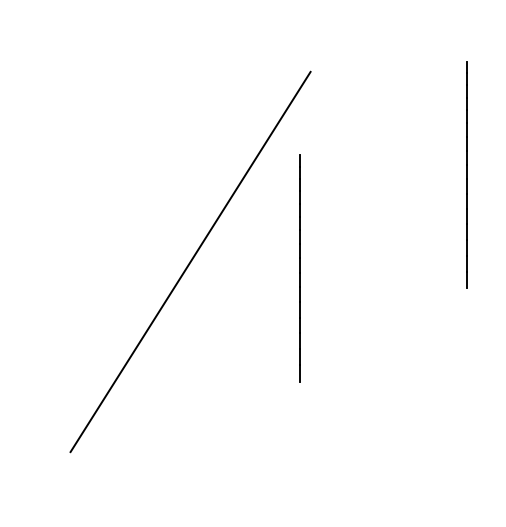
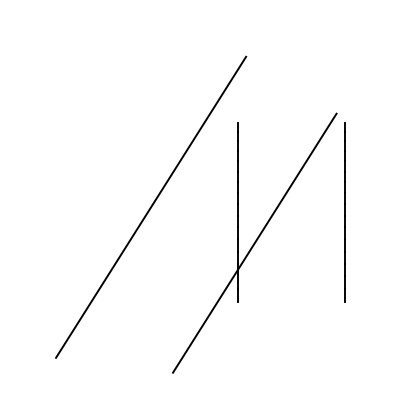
line: (466, 175) -> (344, 212), moved
line: (321, 306) -> (254, 242), added

